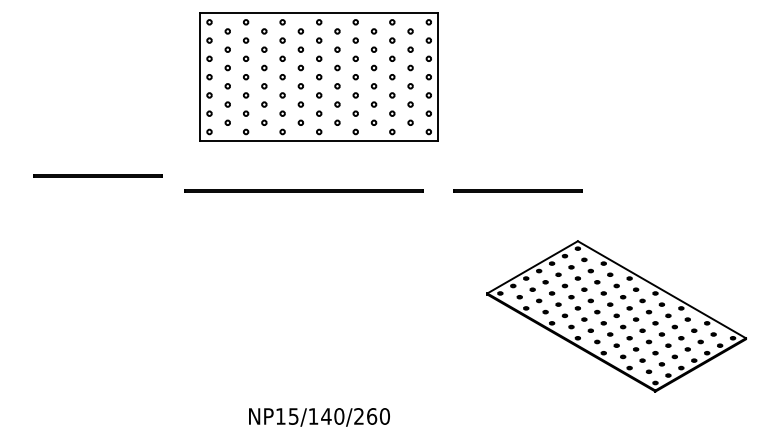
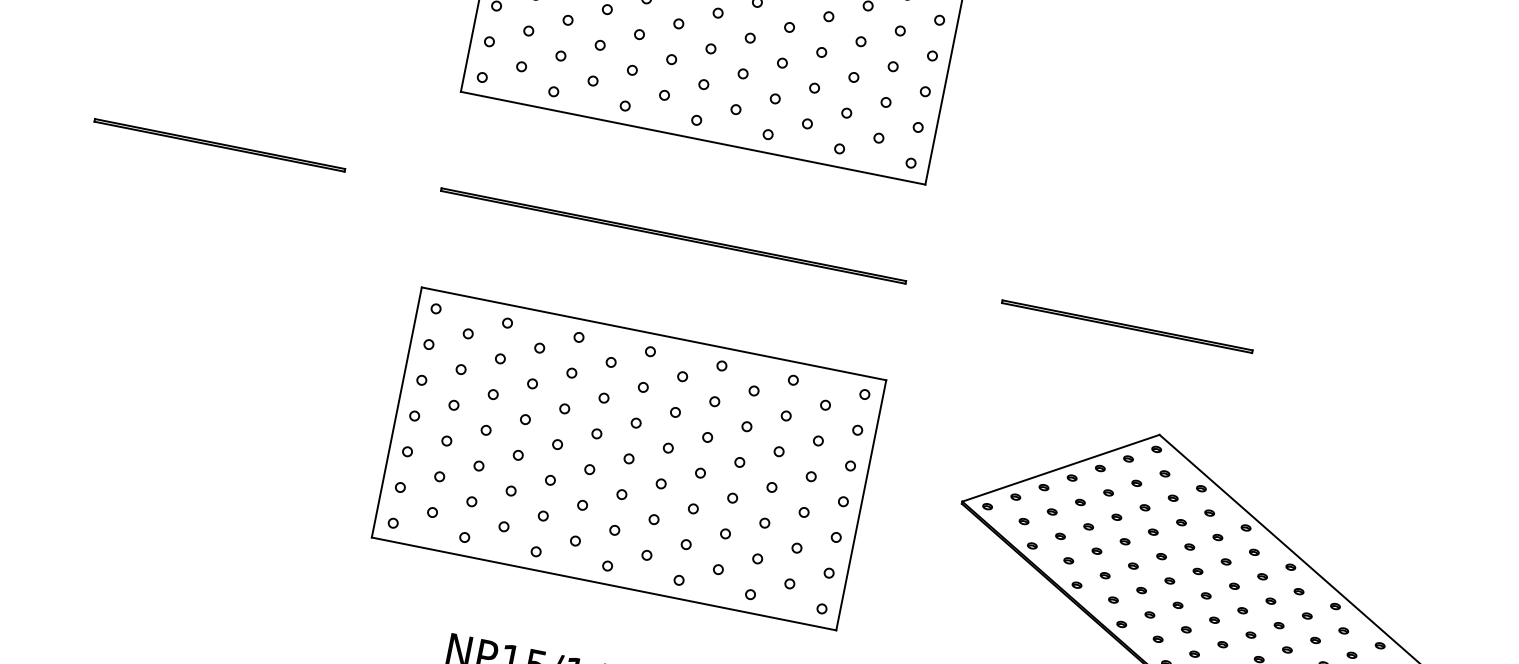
line: (97, 175) -> (219, 143), moved
line: (303, 190) -> (672, 234), moved
line: (517, 190) -> (1125, 325), moved
part: (318, 304) -> (627, 457), added

